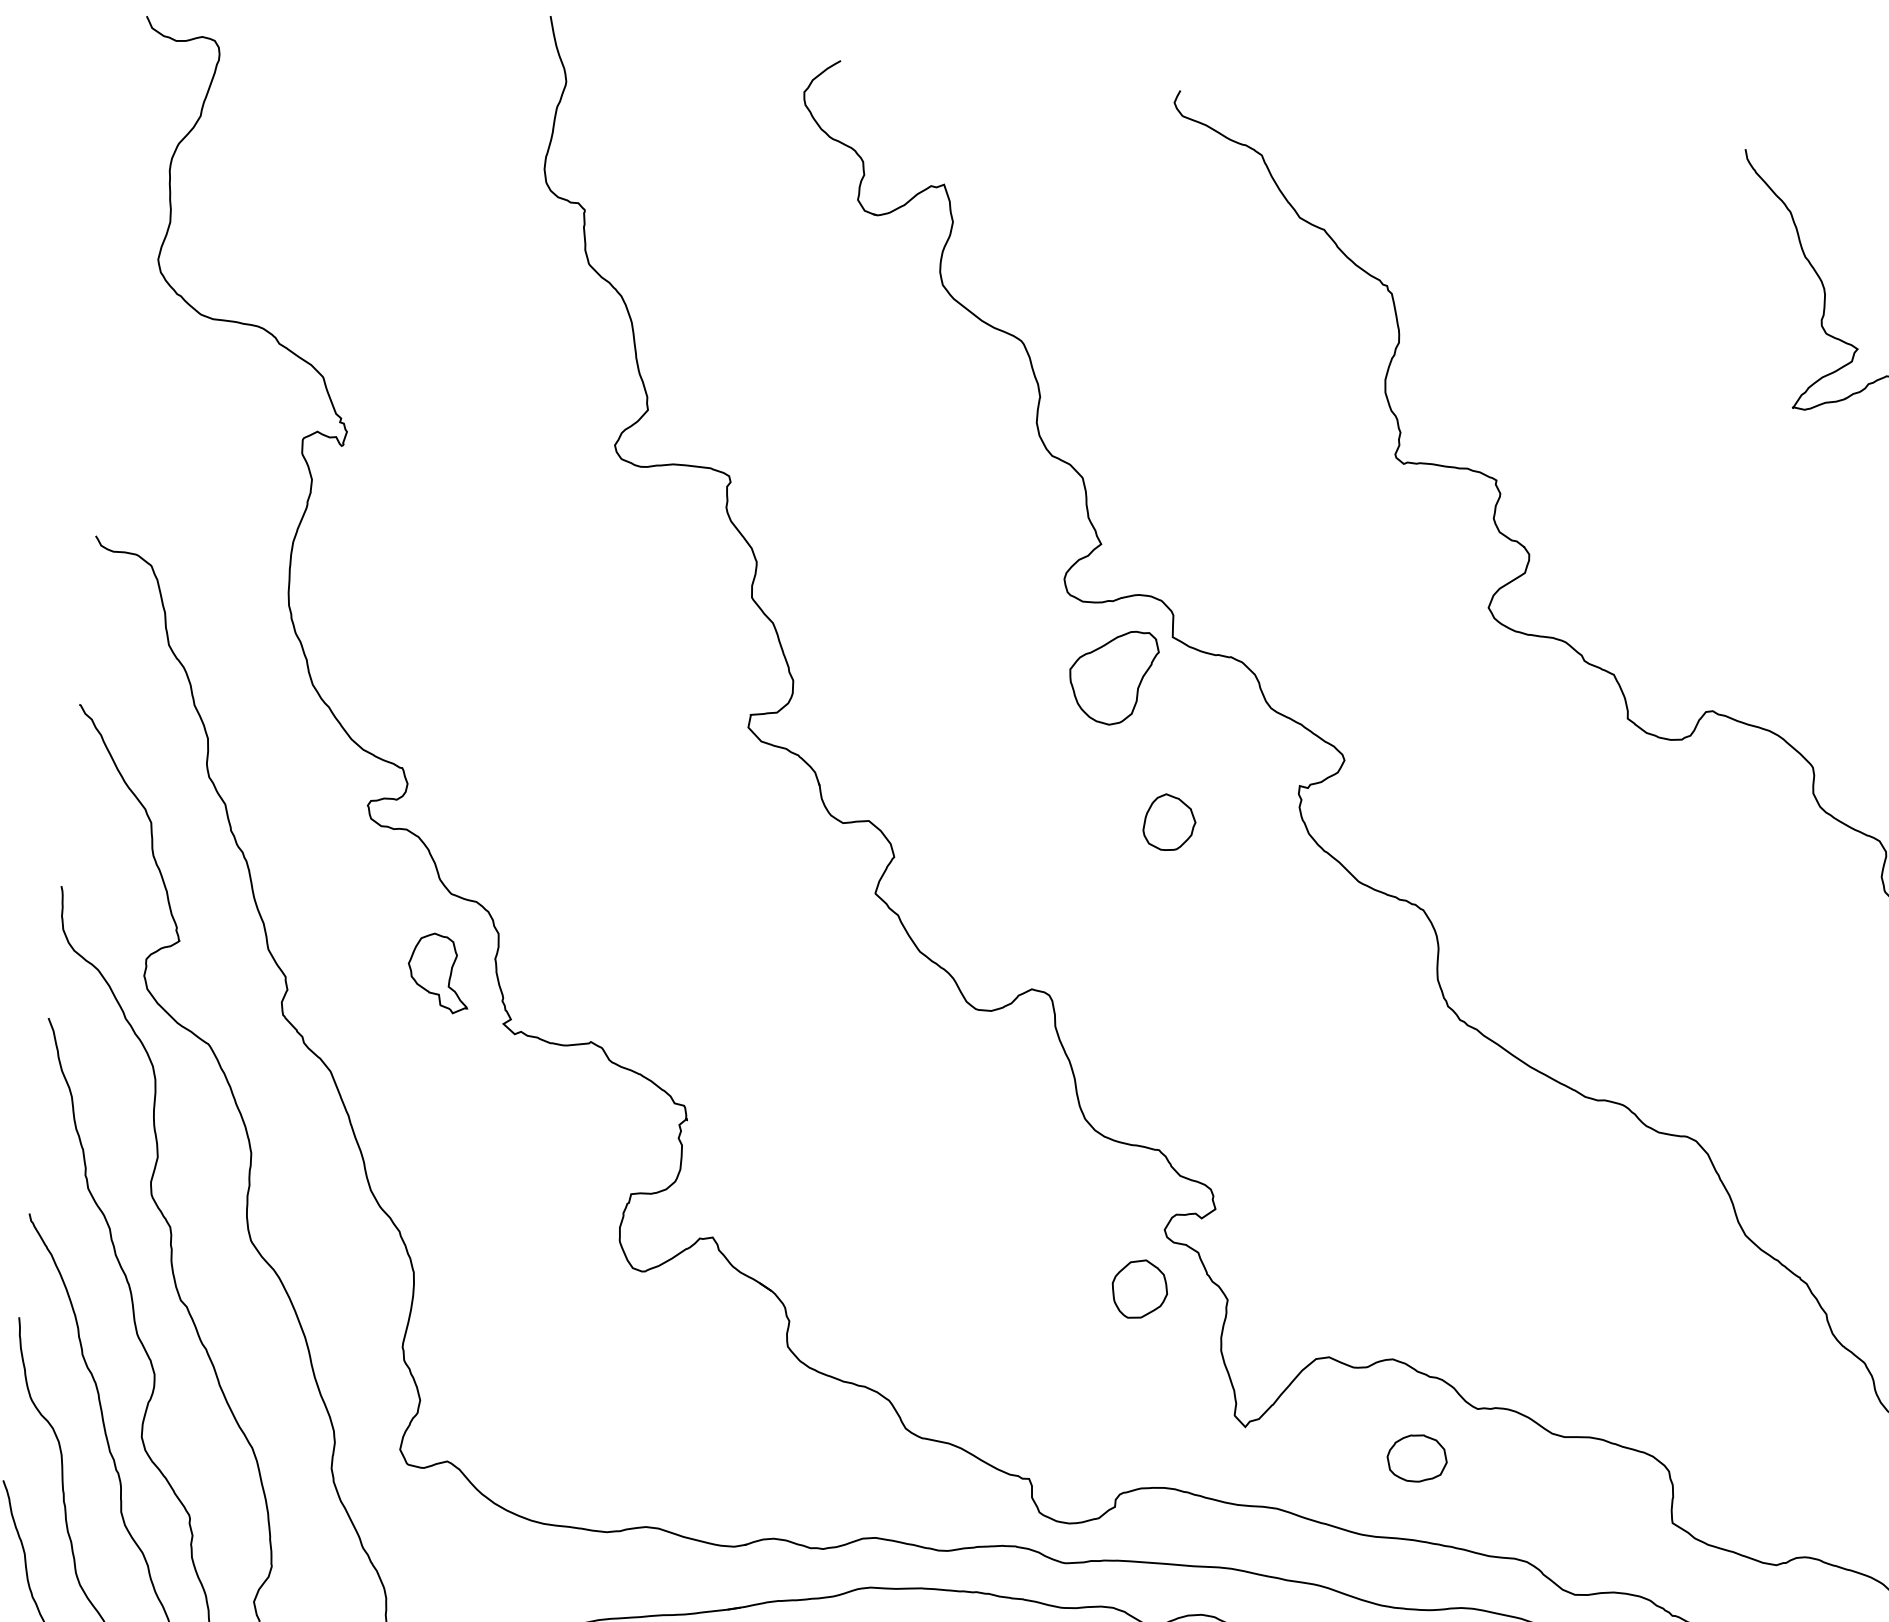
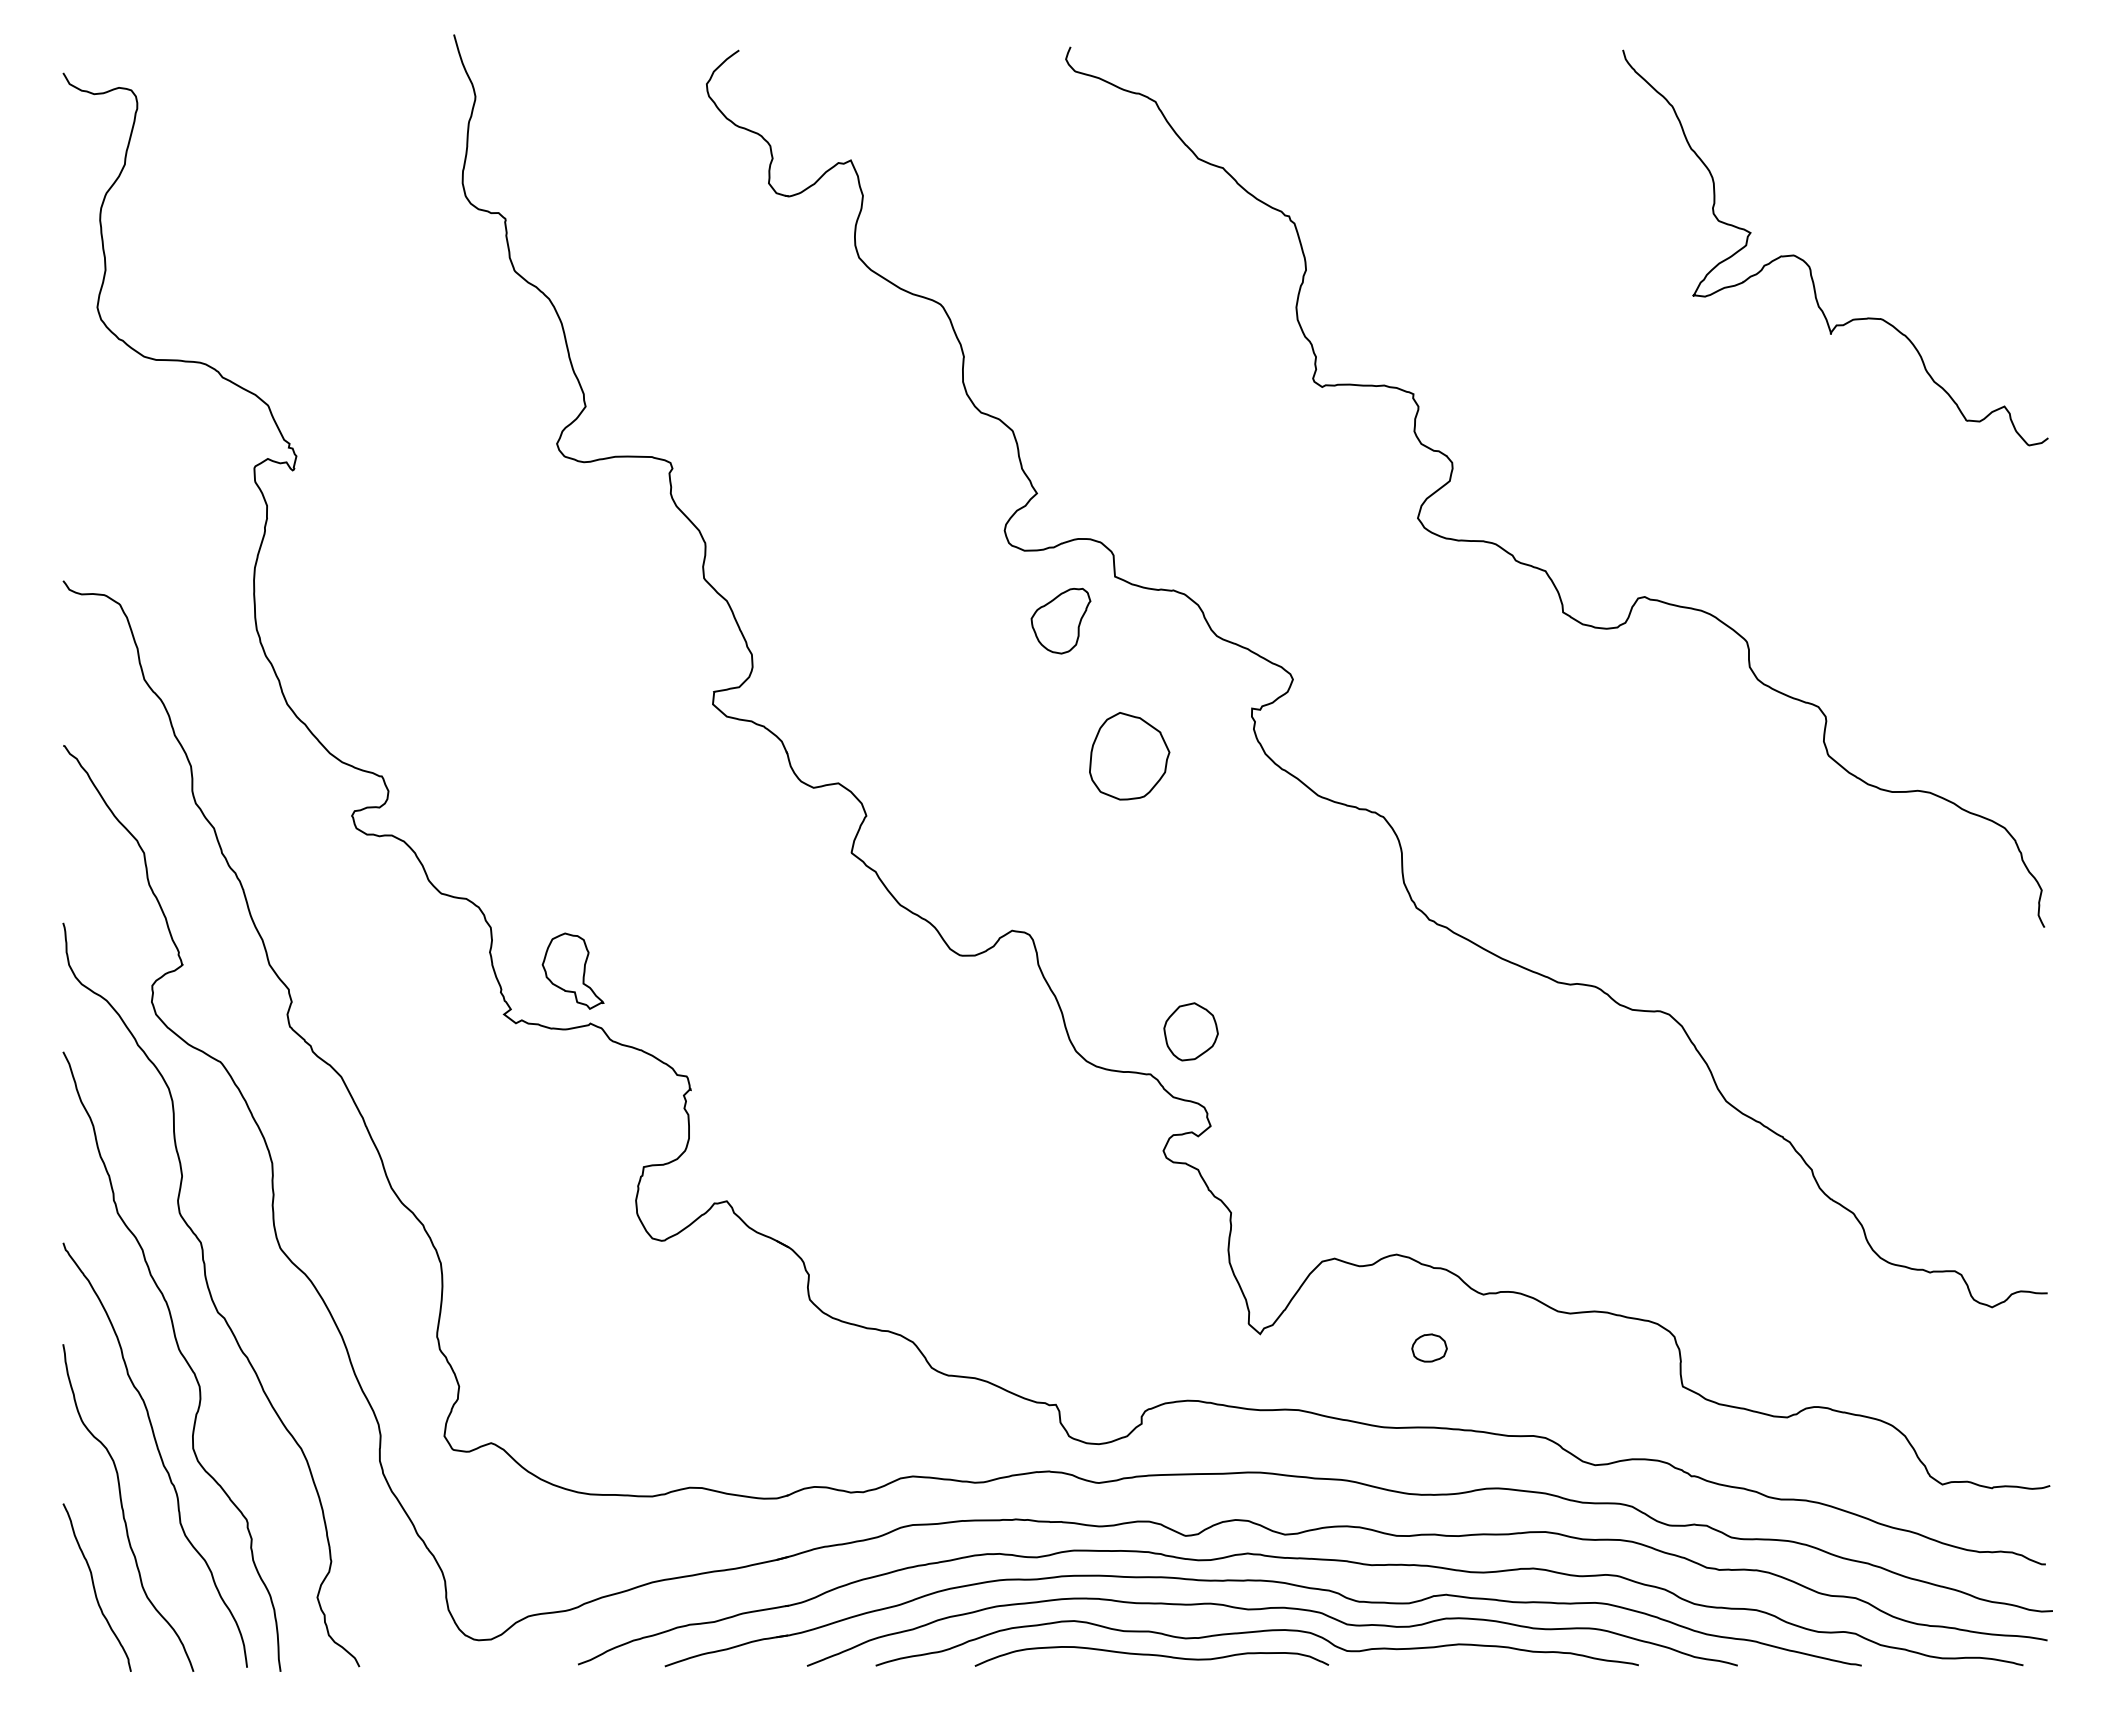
part: (1112, 677) -> (1060, 621), size x0.7
part: (1169, 822) -> (1129, 756), size x1.6
part: (438, 972) -> (572, 970), moved
part: (1139, 1288) -> (1190, 1031), moved
part: (1417, 1457) -> (1429, 1347), size x0.6

